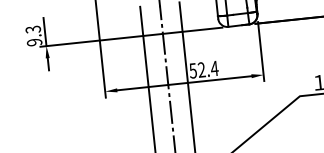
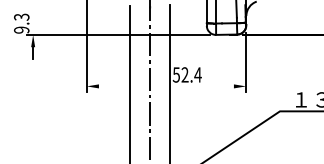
line: (45, 31) -> (33, 20), removed
line: (183, 83) -> (165, 86), removed

